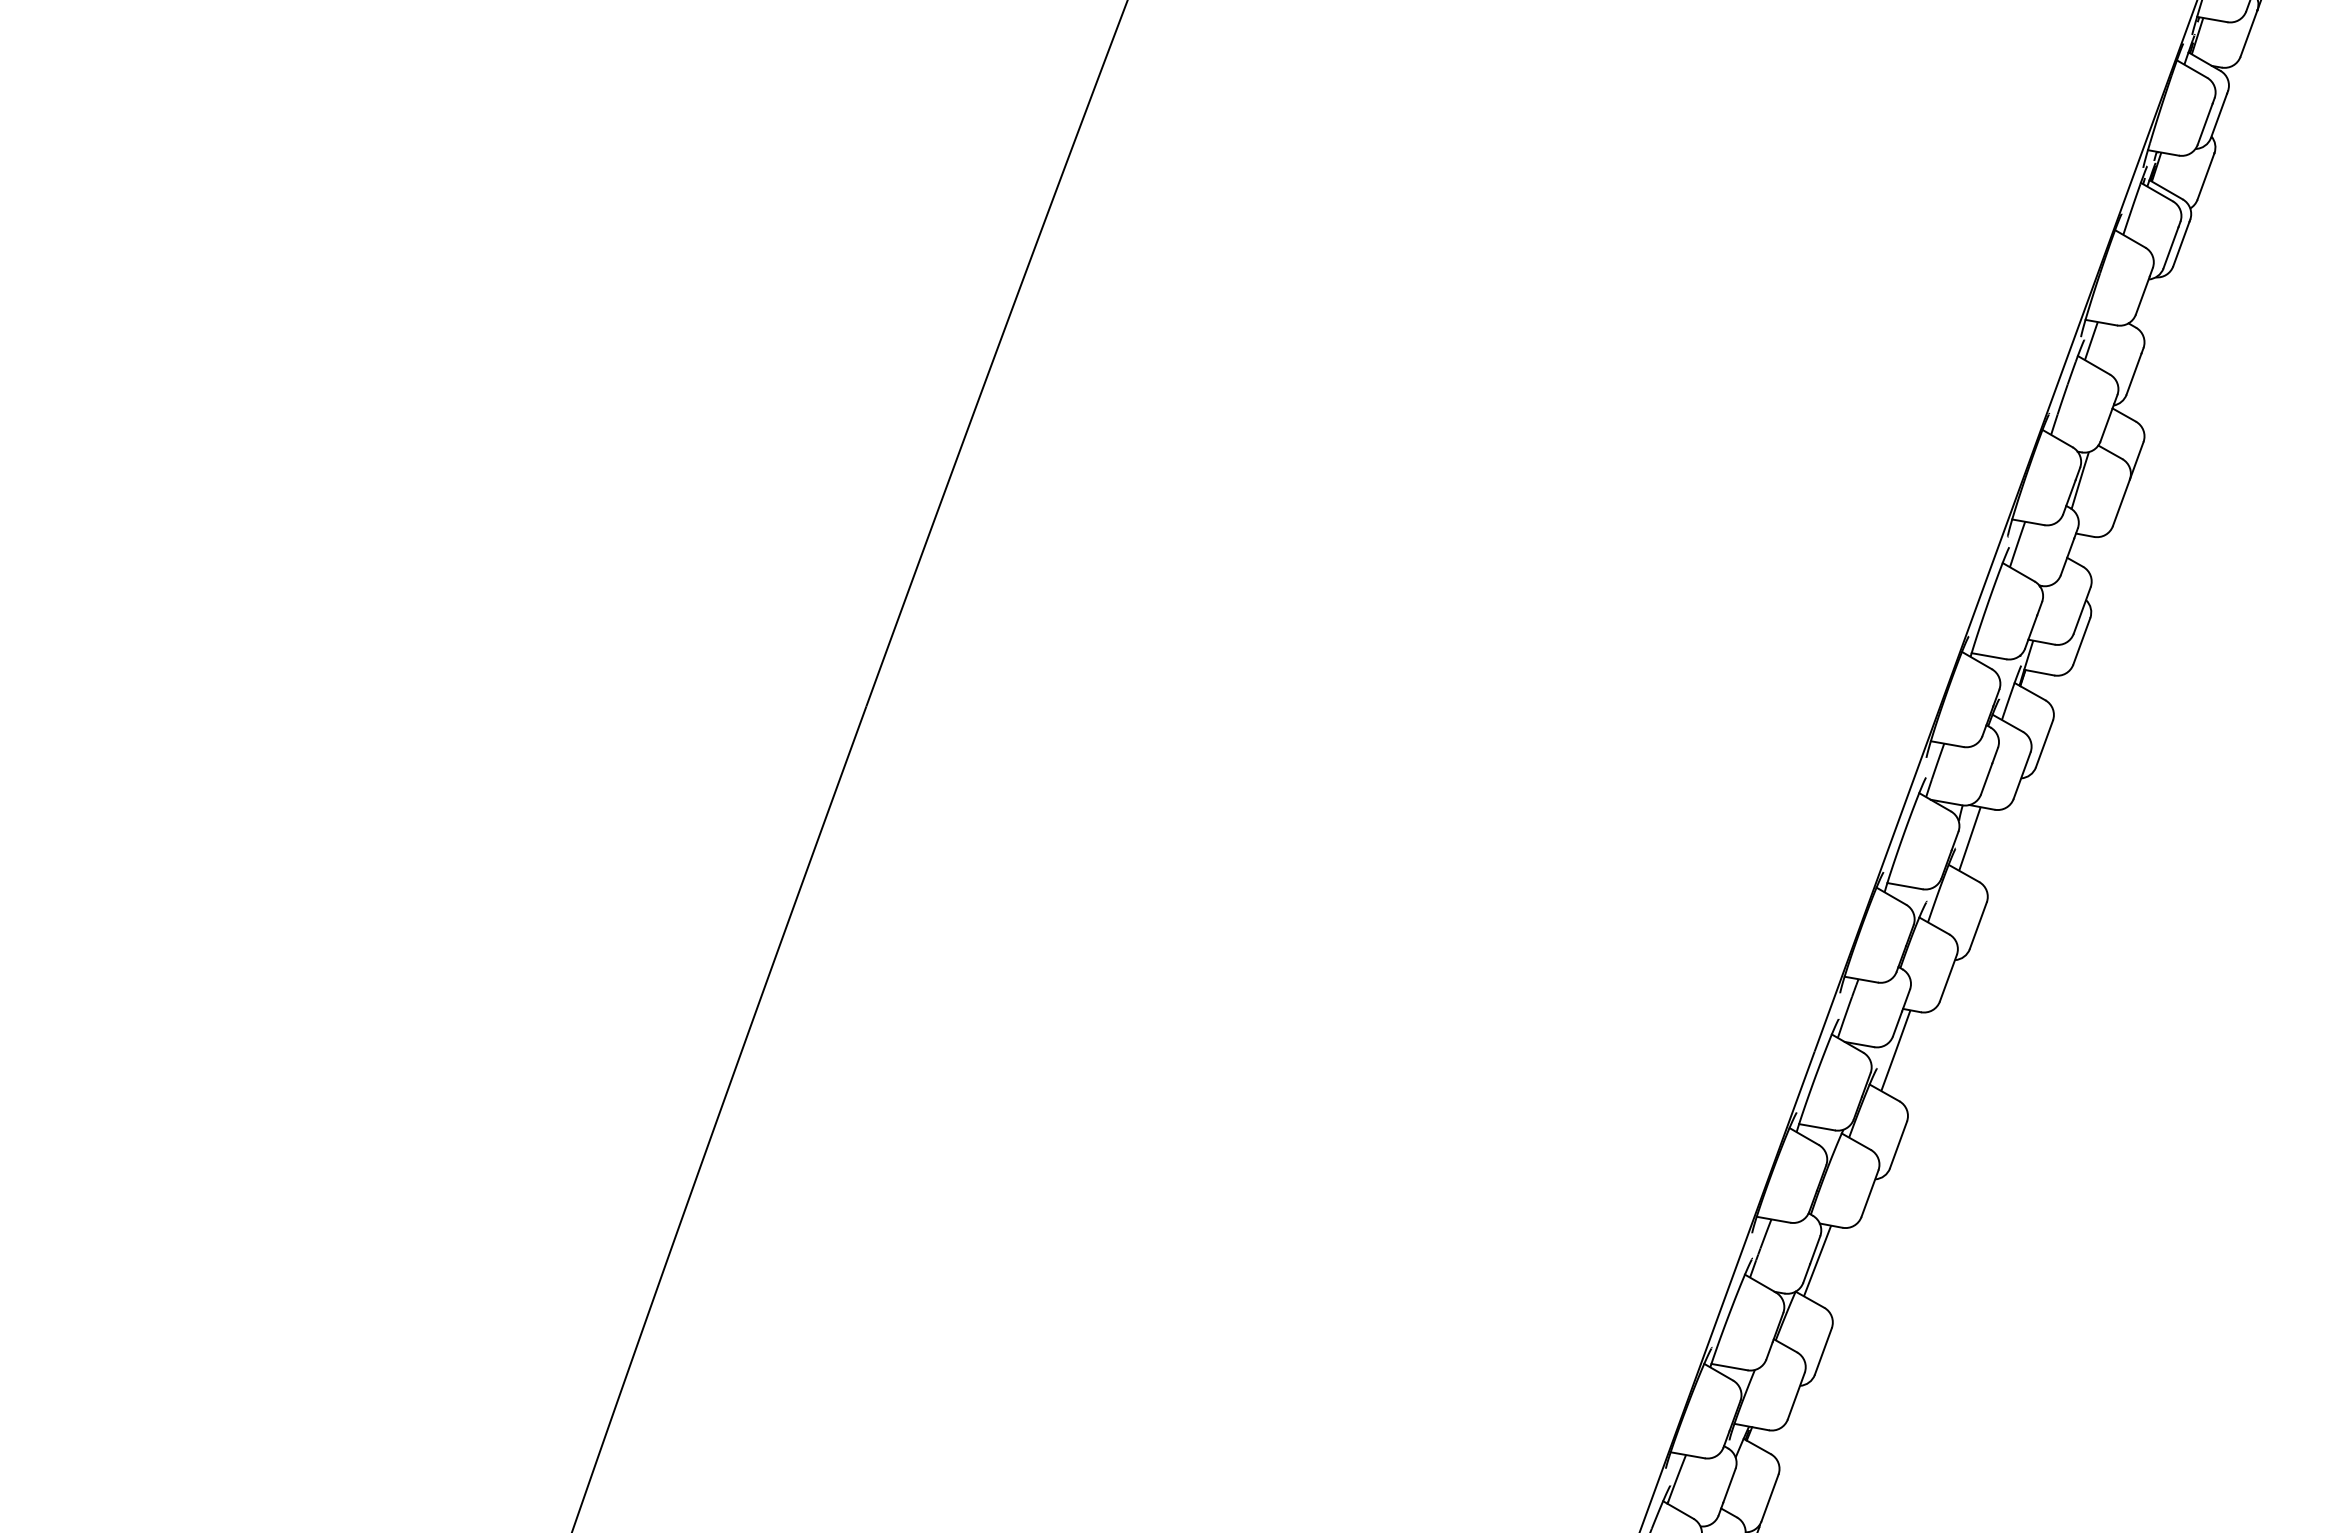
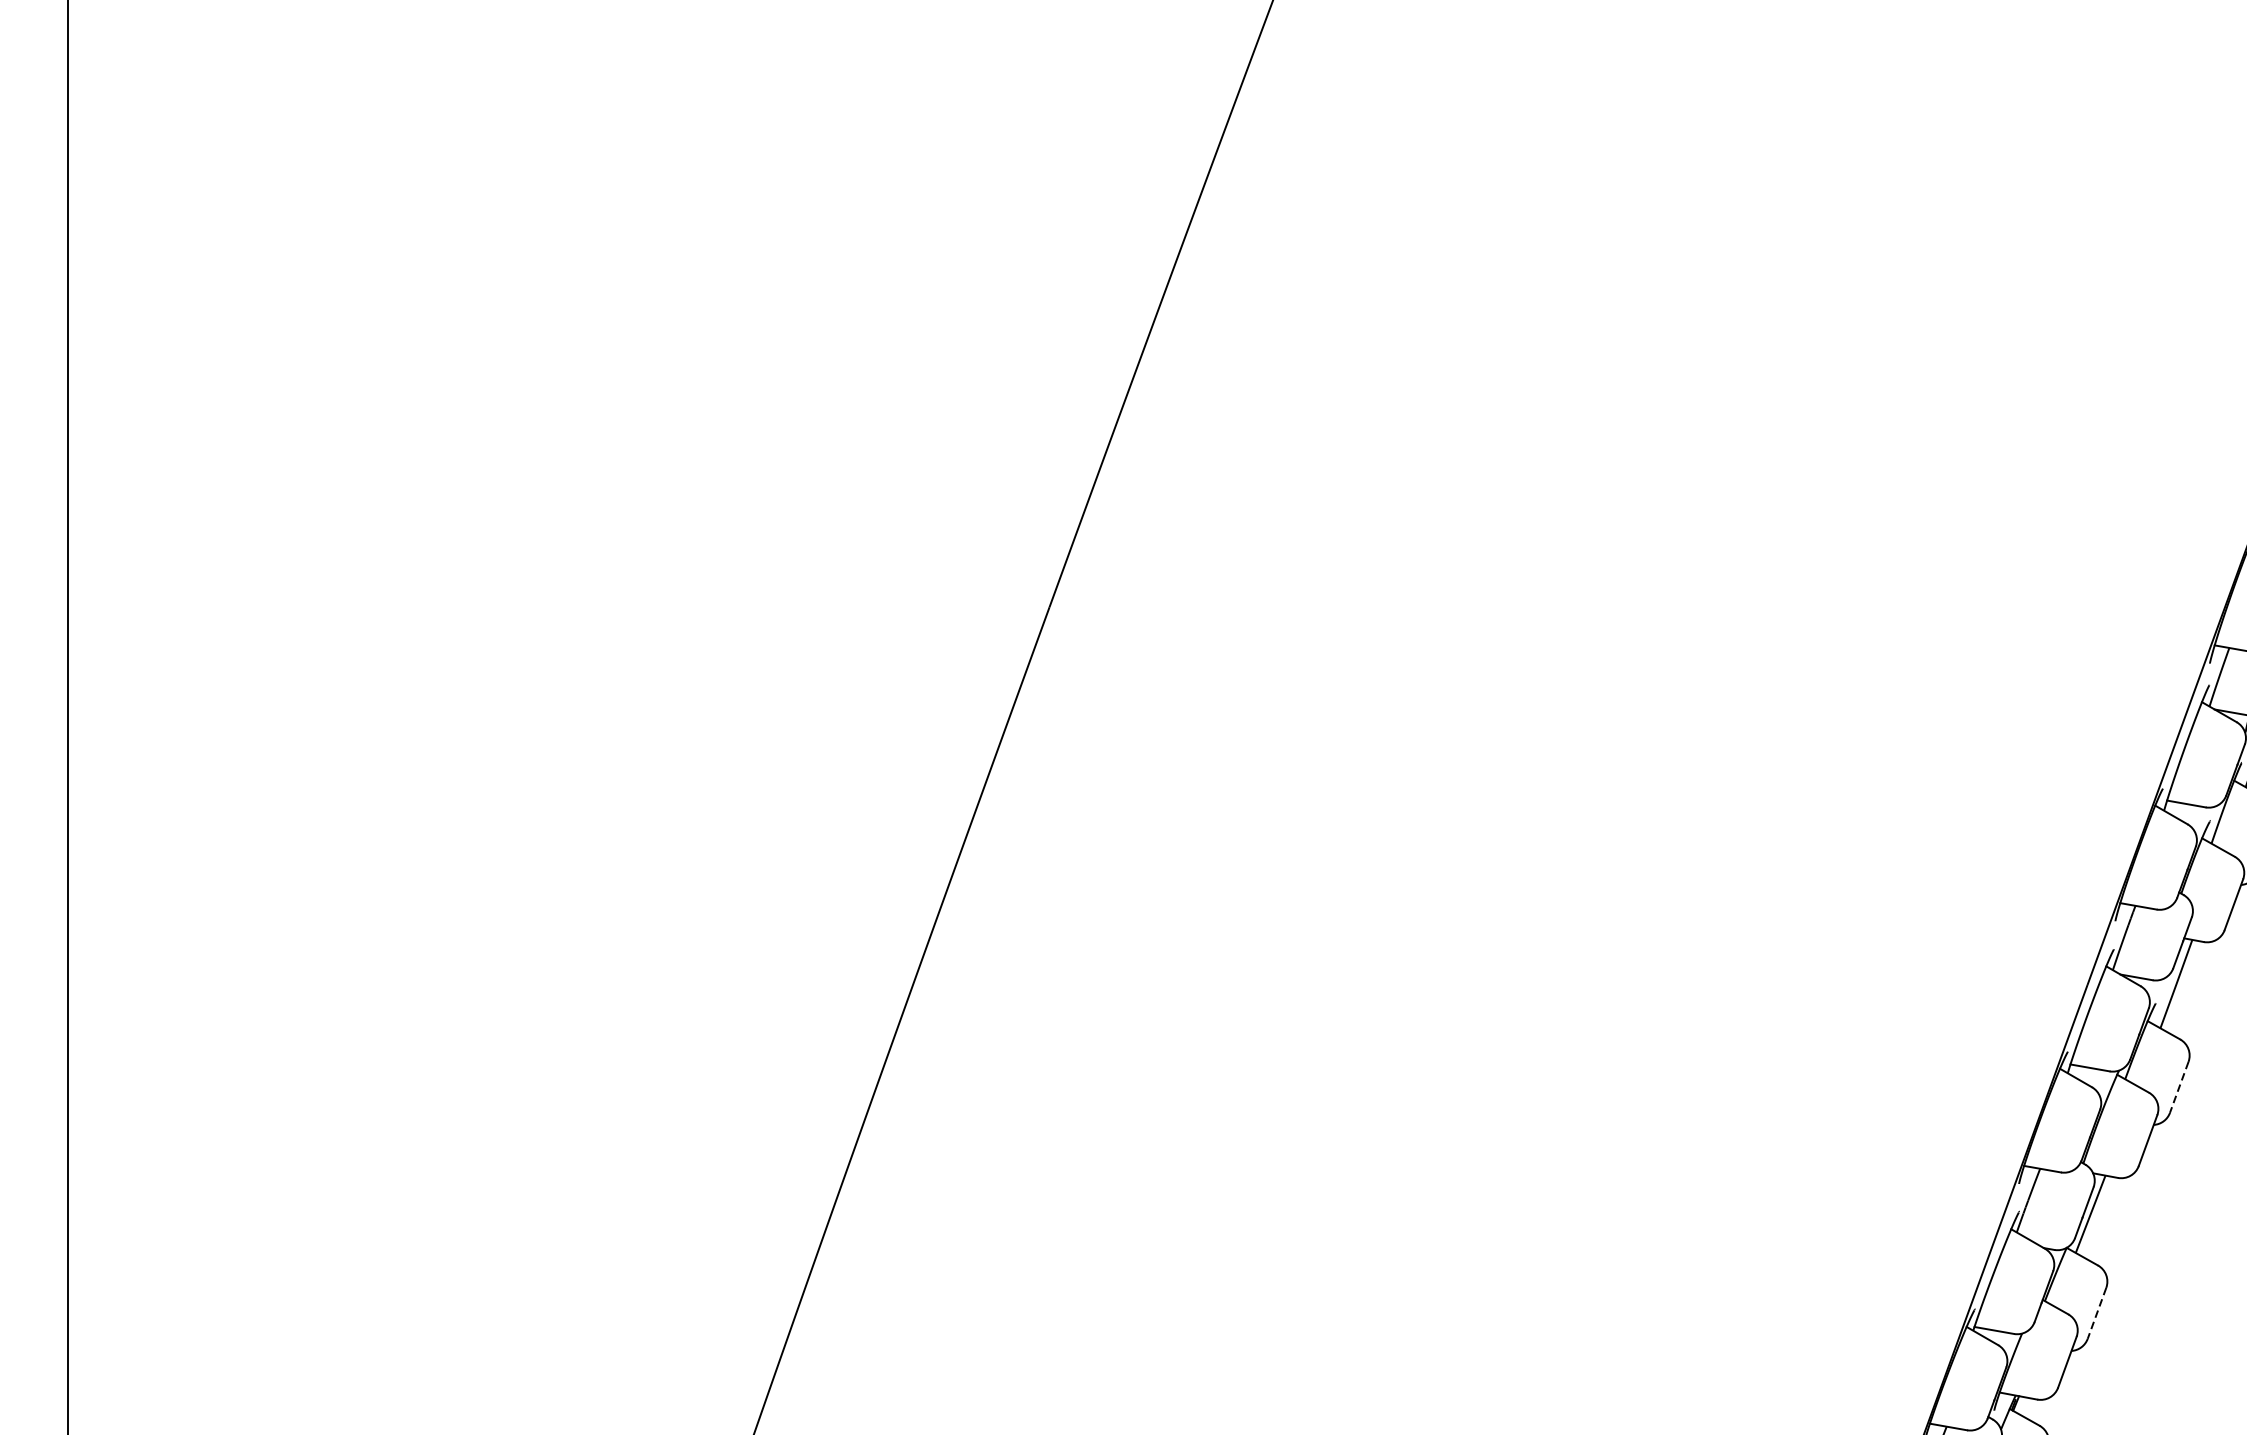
line: (1898, 1145) -> (2179, 1087), solid -> dashed
line: (1823, 1351) -> (2097, 1313), solid -> dashed

